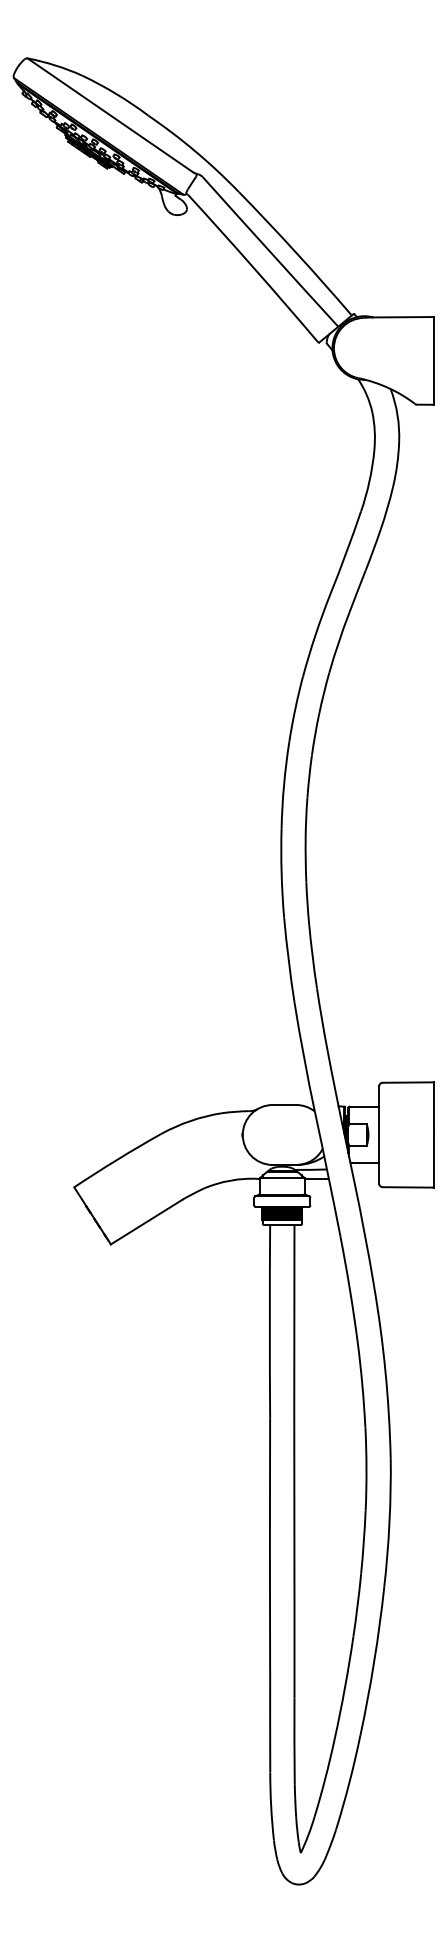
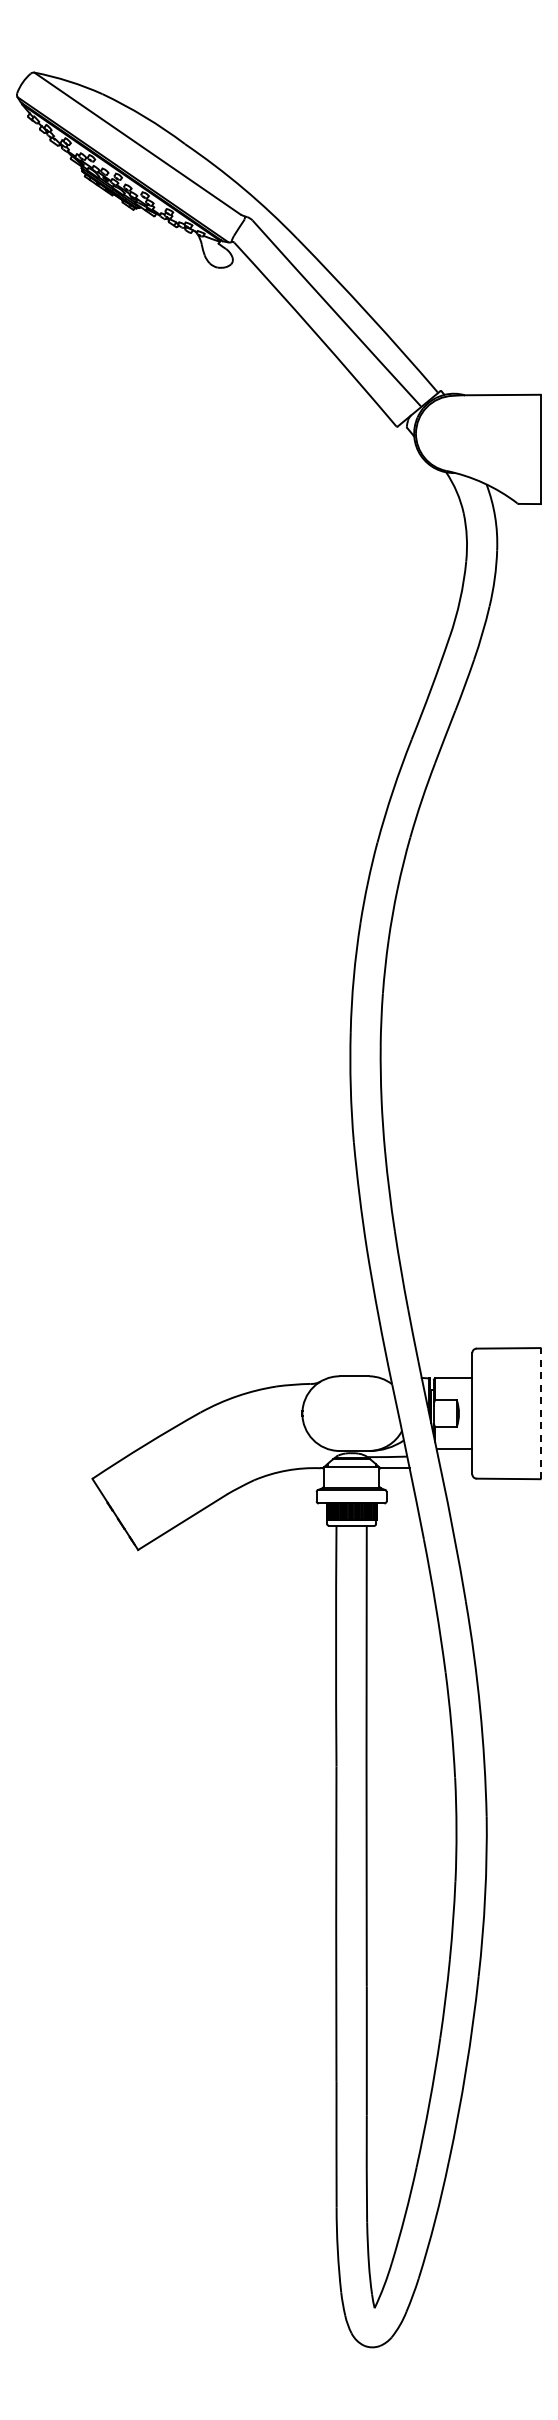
line: (433, 1134) -> (540, 1413), solid -> dashed

